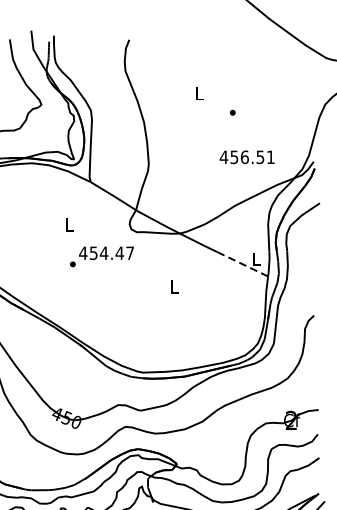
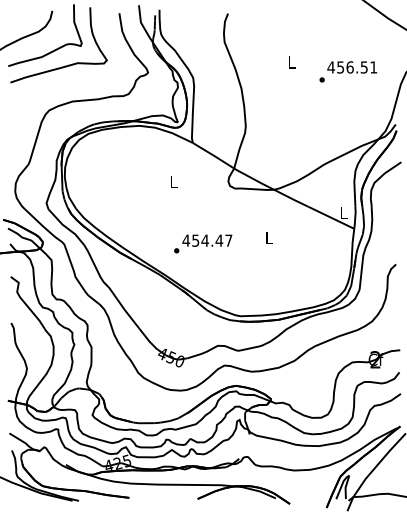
text: (247, 157) -> (352, 67), moved
text: (102, 256) -> (203, 243), moved
line: (243, 264) -> (331, 217), dashed -> solid

